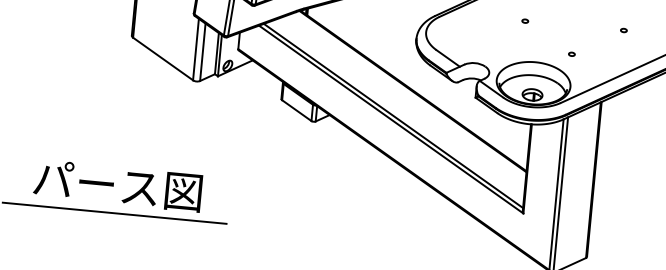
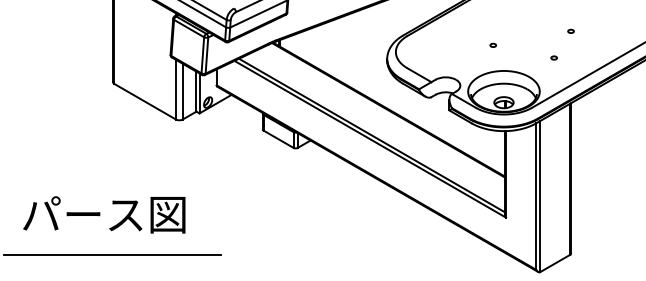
part: (525, 20) -> (493, 44), moved
part: (623, 29) -> (570, 30), moved
part: (571, 53) -> (553, 57), moved
text: (118, 185) -> (104, 214), moved

